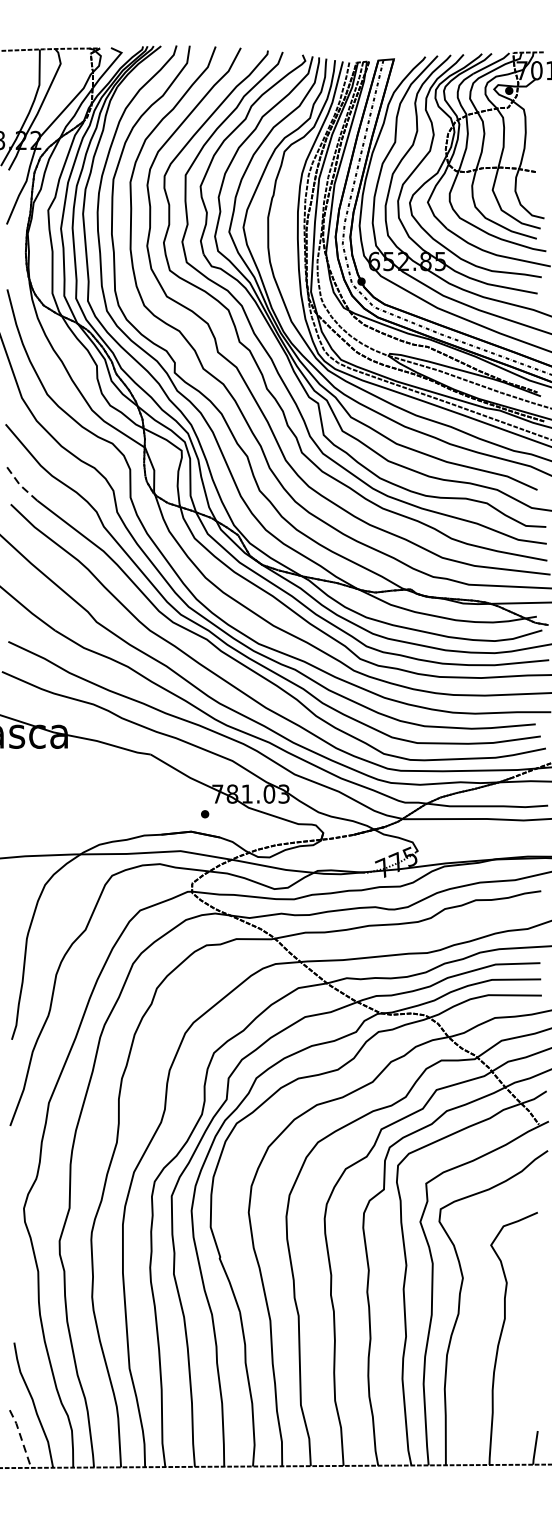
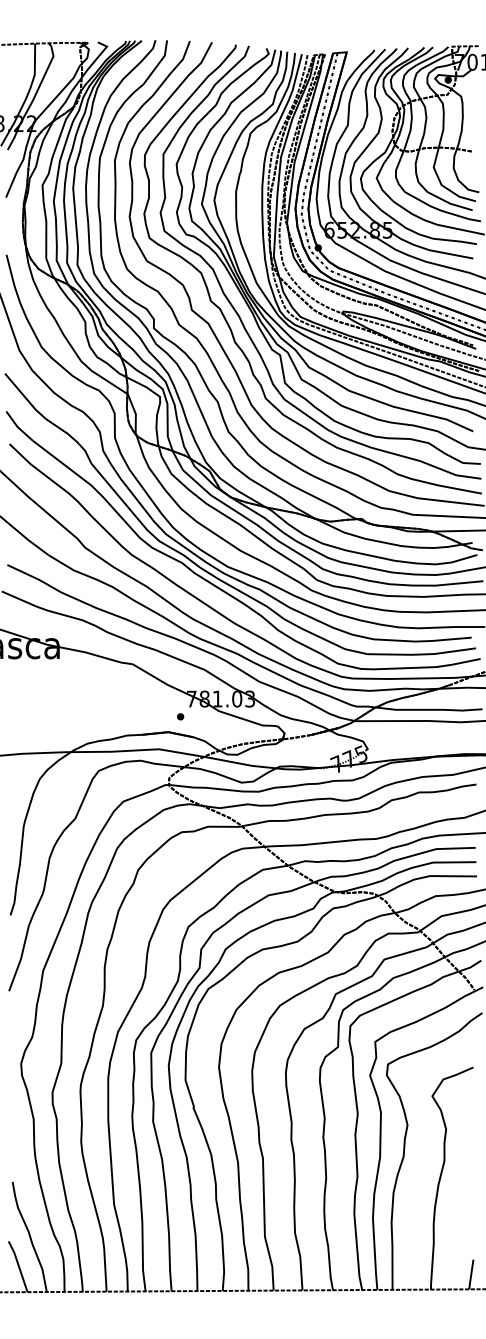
line: (19, 485) -> (17, 427), dashed -> solid
line: (20, 1438) -> (18, 1266), dashed -> solid

